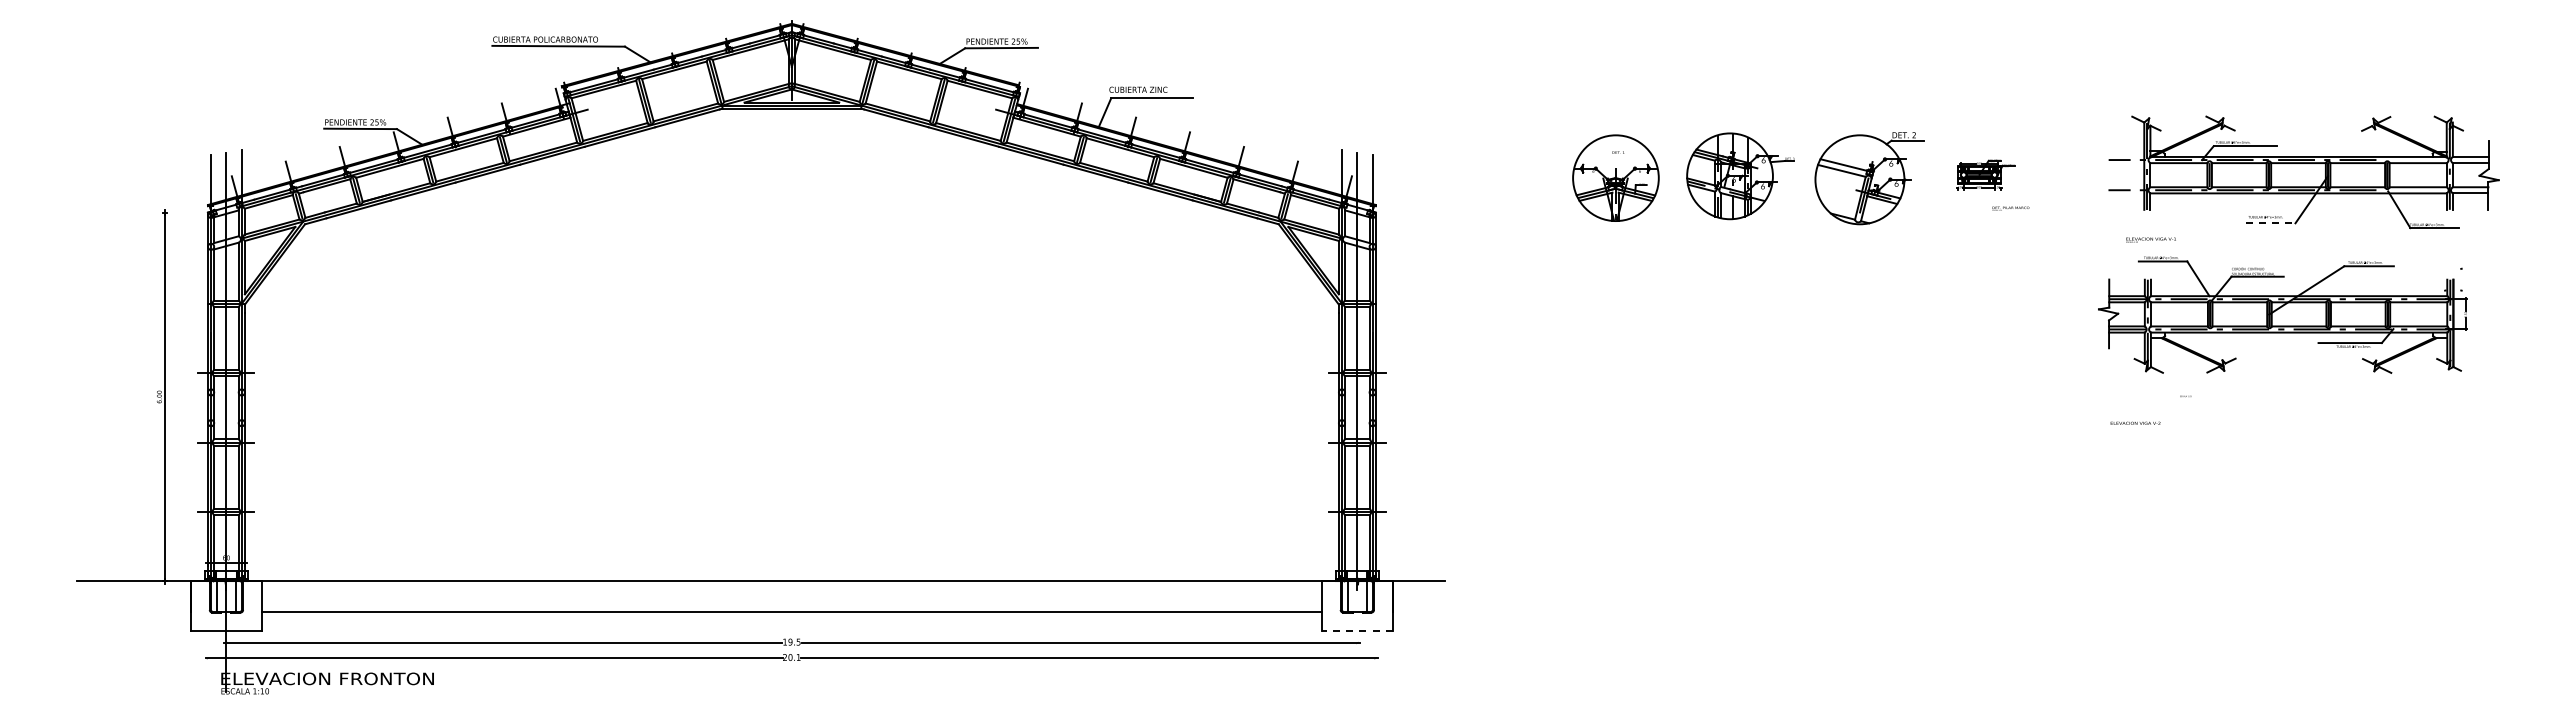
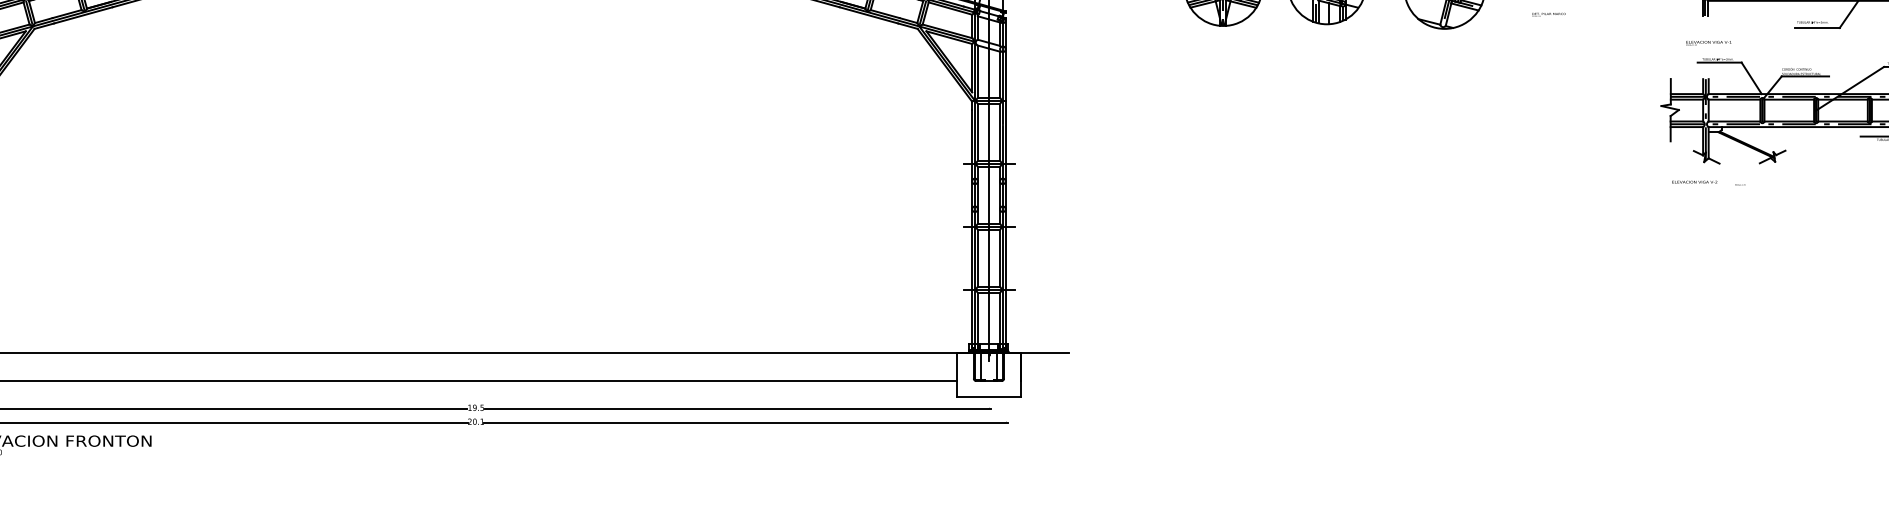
text: (2010, 208) -> (1548, 14), moved
line: (2270, 223) -> (1817, 28), dashed -> solid
text: (2135, 422) -> (1694, 181), moved
line: (1356, 630) -> (988, 397), dashed -> solid

